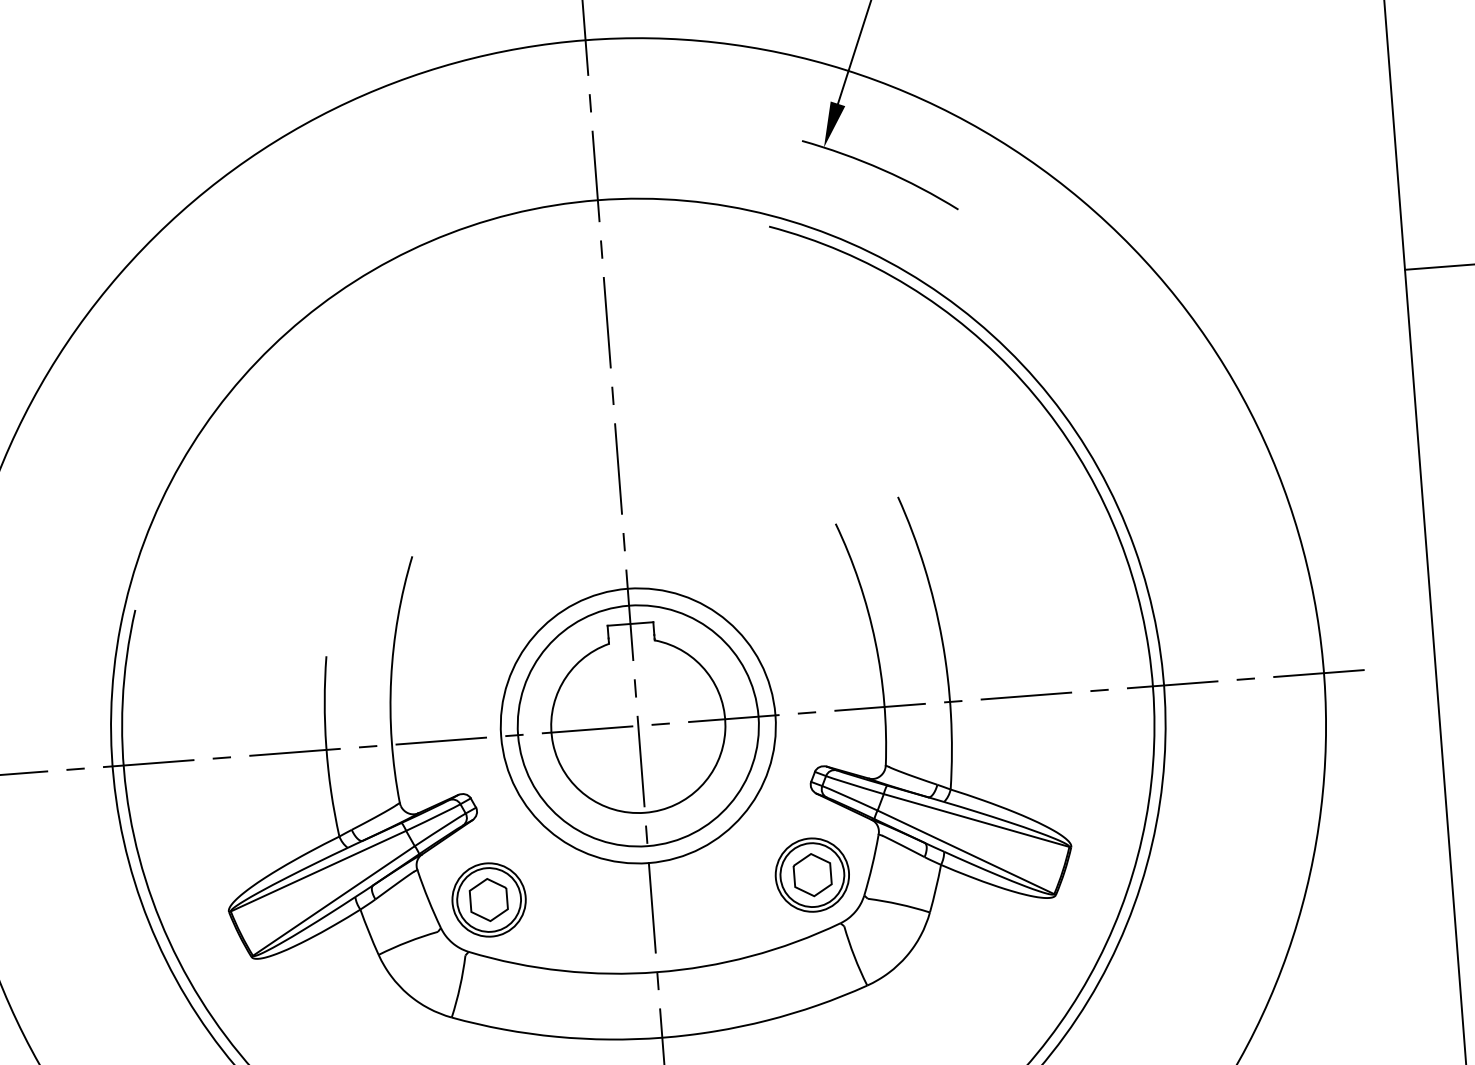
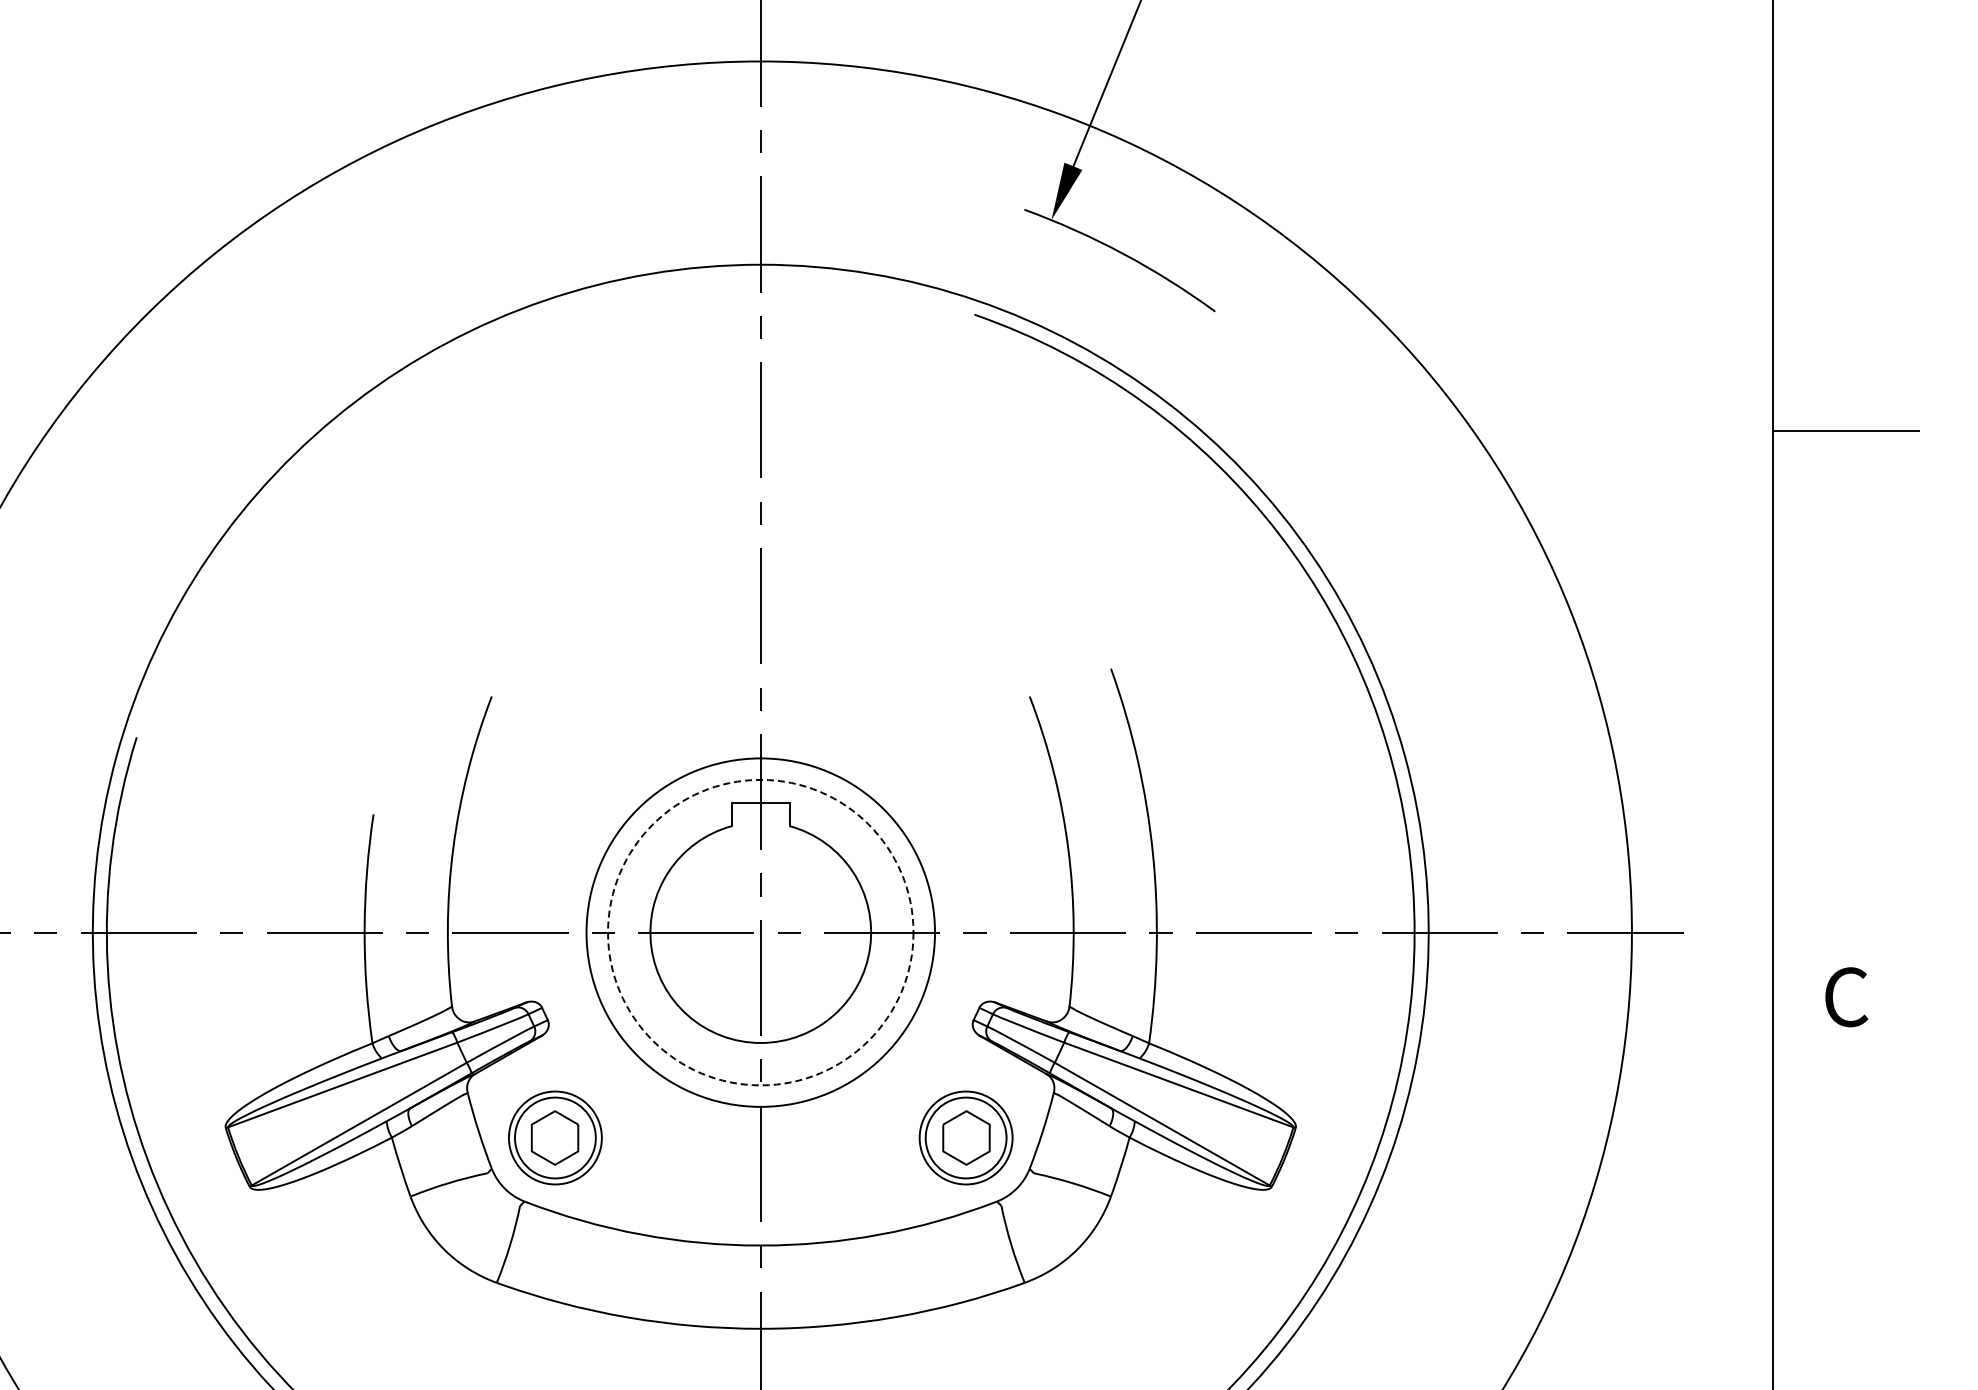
circle: (638, 725) -> (760, 932), solid -> dashed

